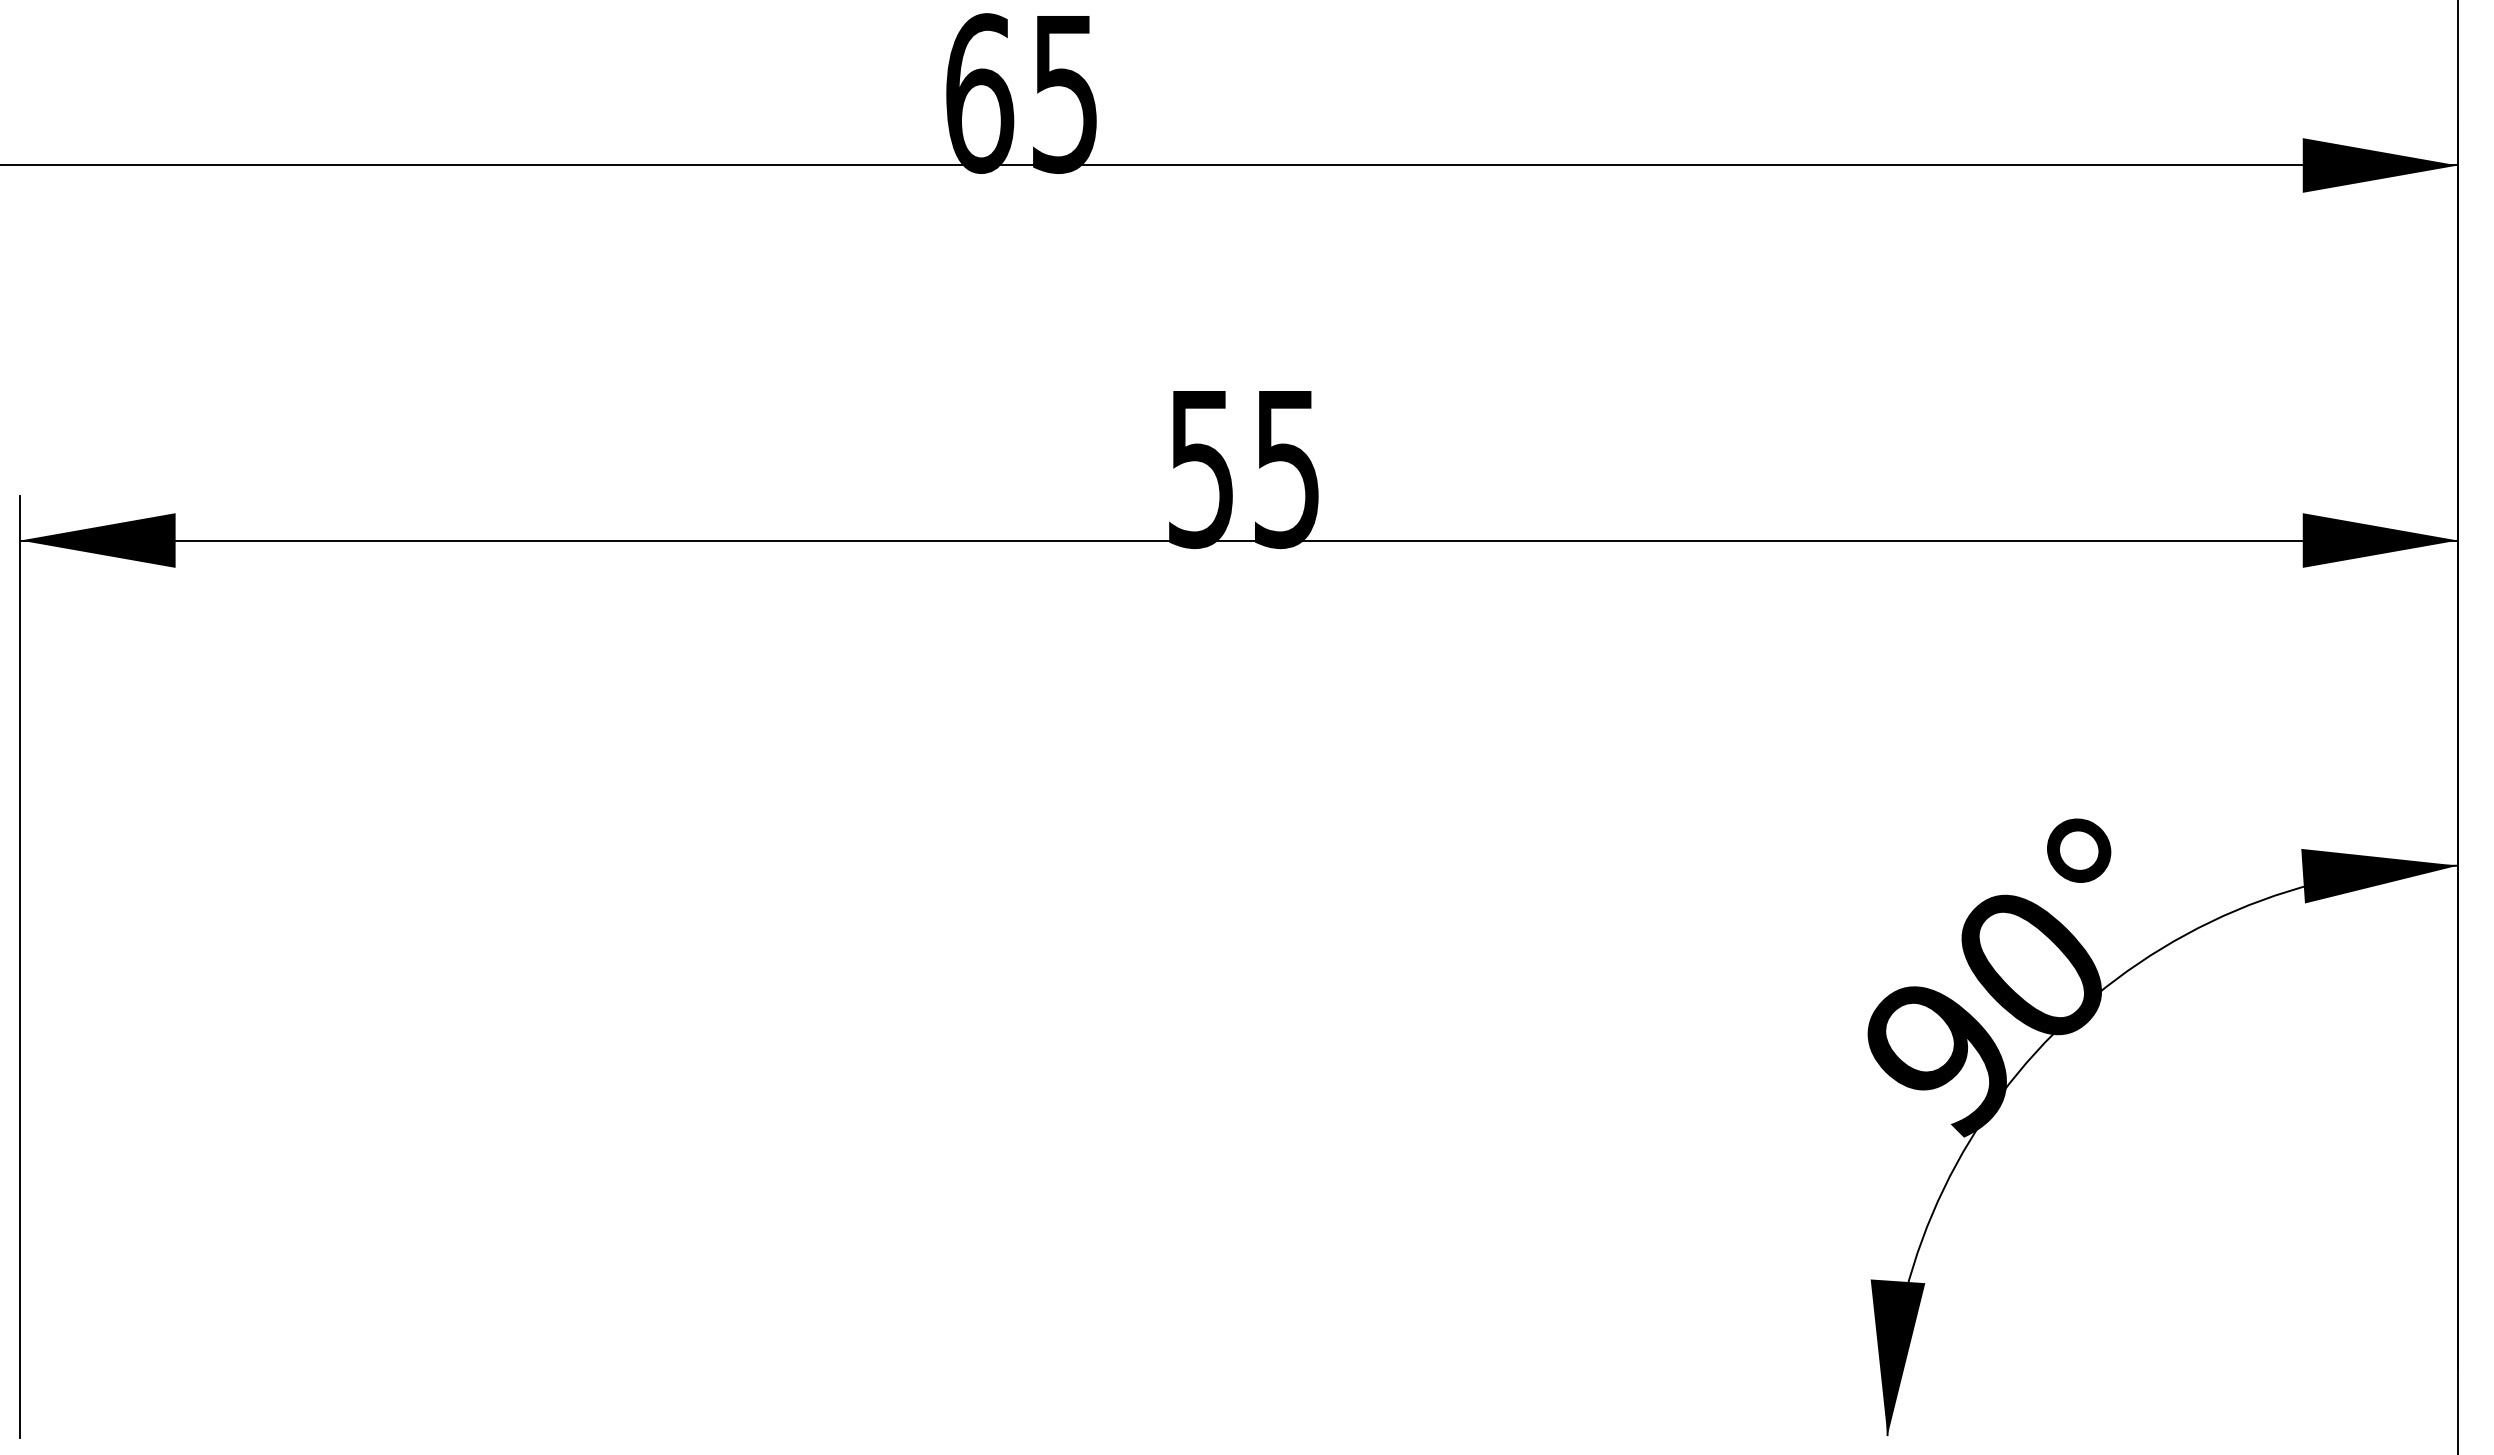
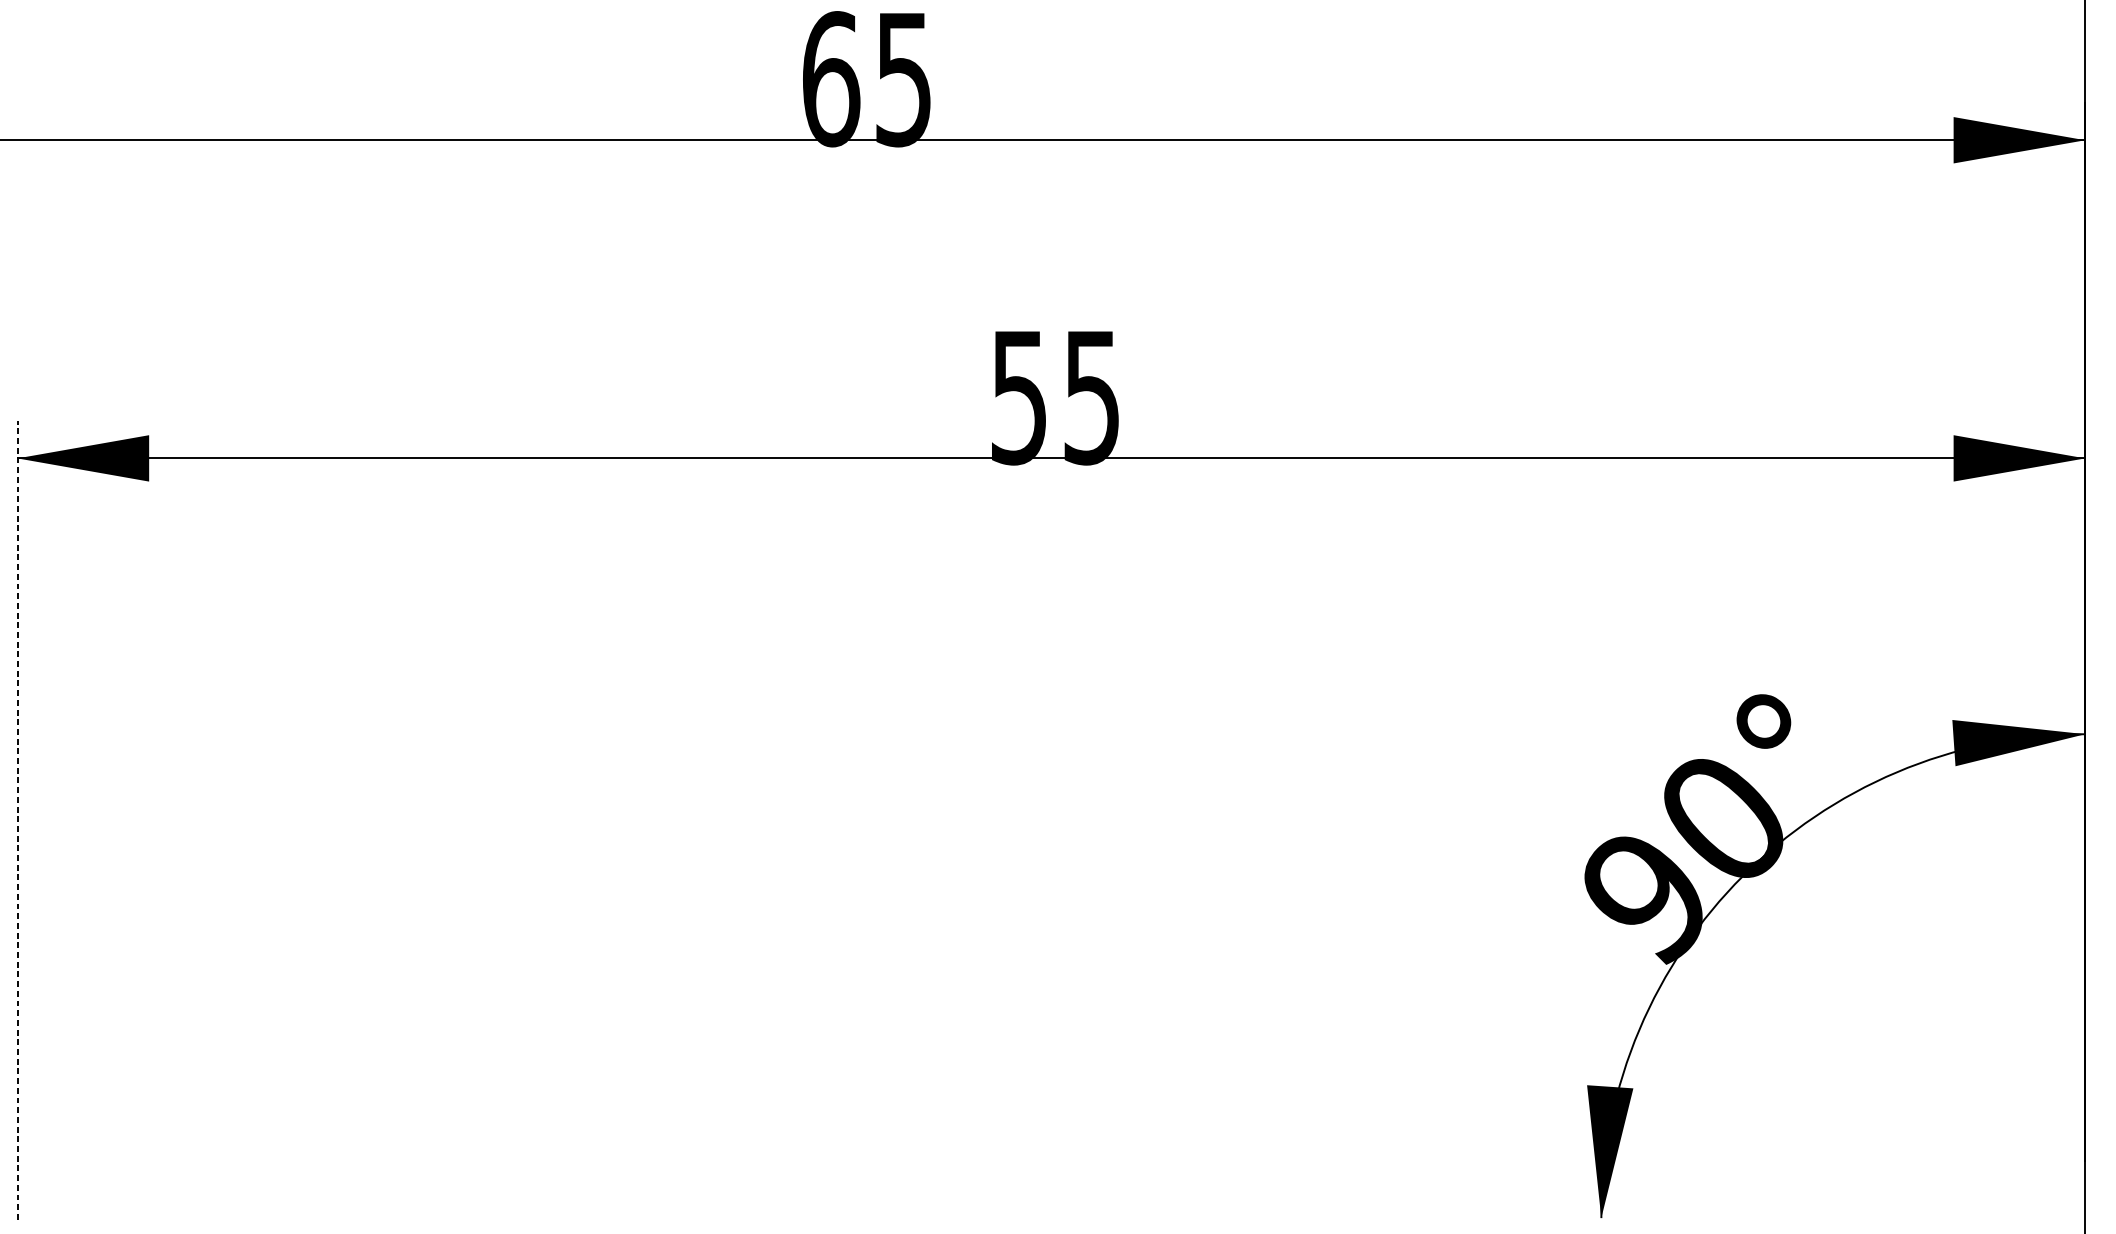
line: (20, 967) -> (17, 820), solid -> dashed

